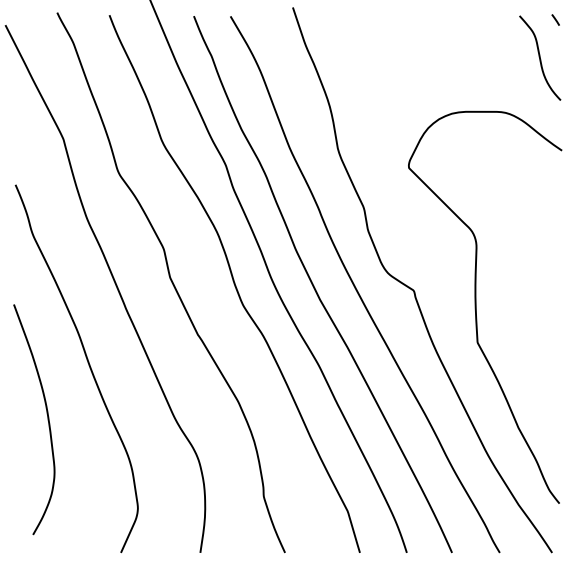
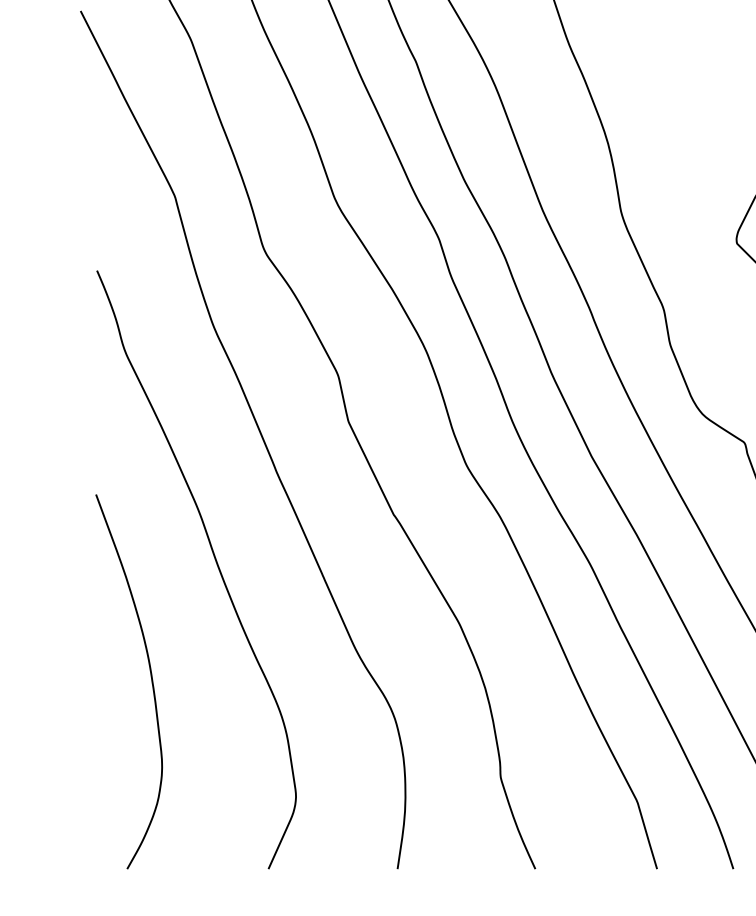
curve: (46, 414) -> (149, 673), moved

